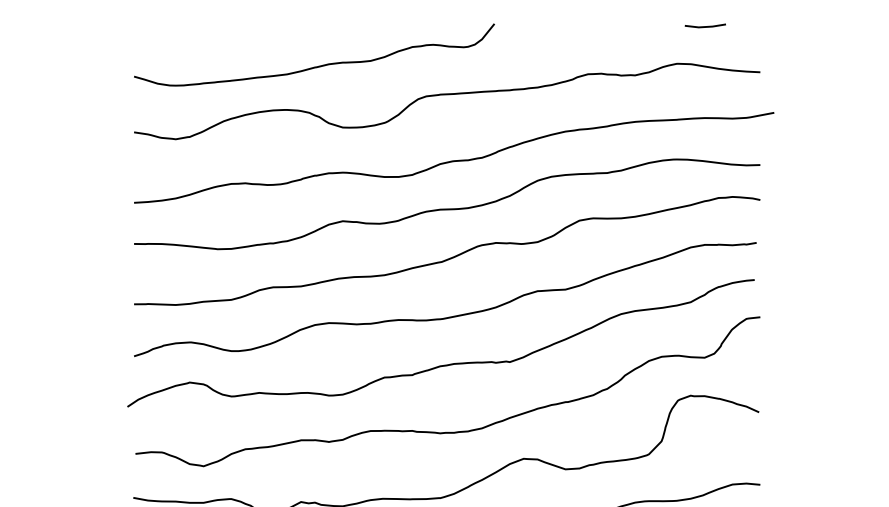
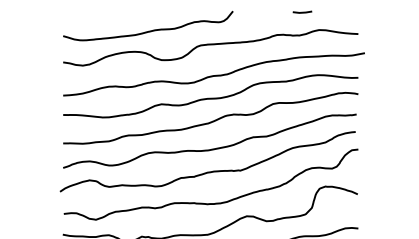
line: (705, 24) -> (302, 11), moved

